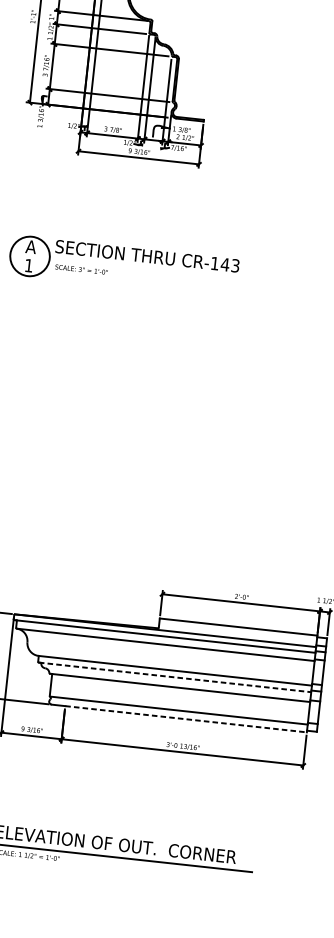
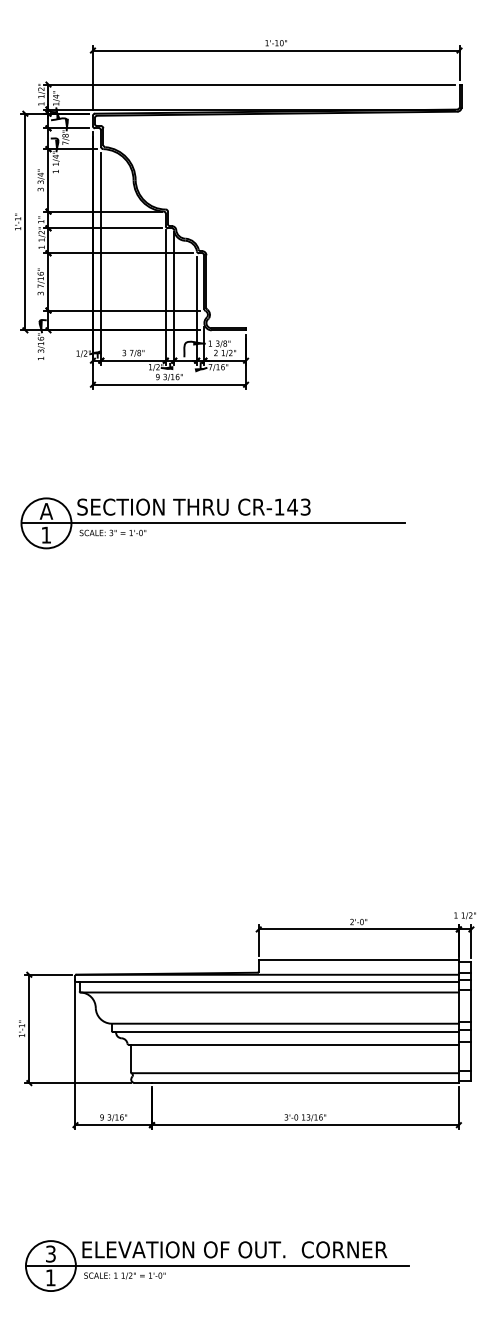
line: (160, 270) -> (212, 523), added
line: (174, 677) -> (285, 1032), dashed -> solid
line: (186, 719) -> (305, 1083), dashed -> solid

